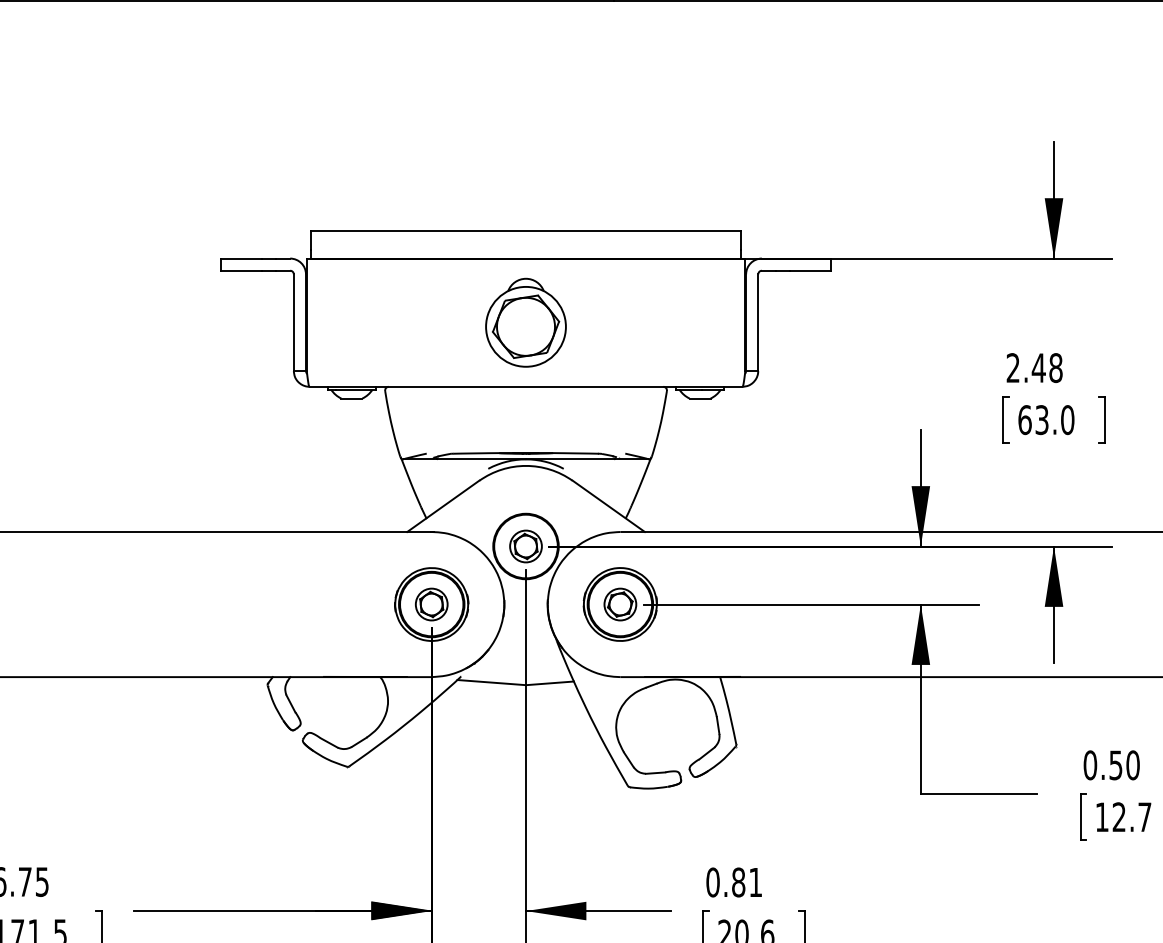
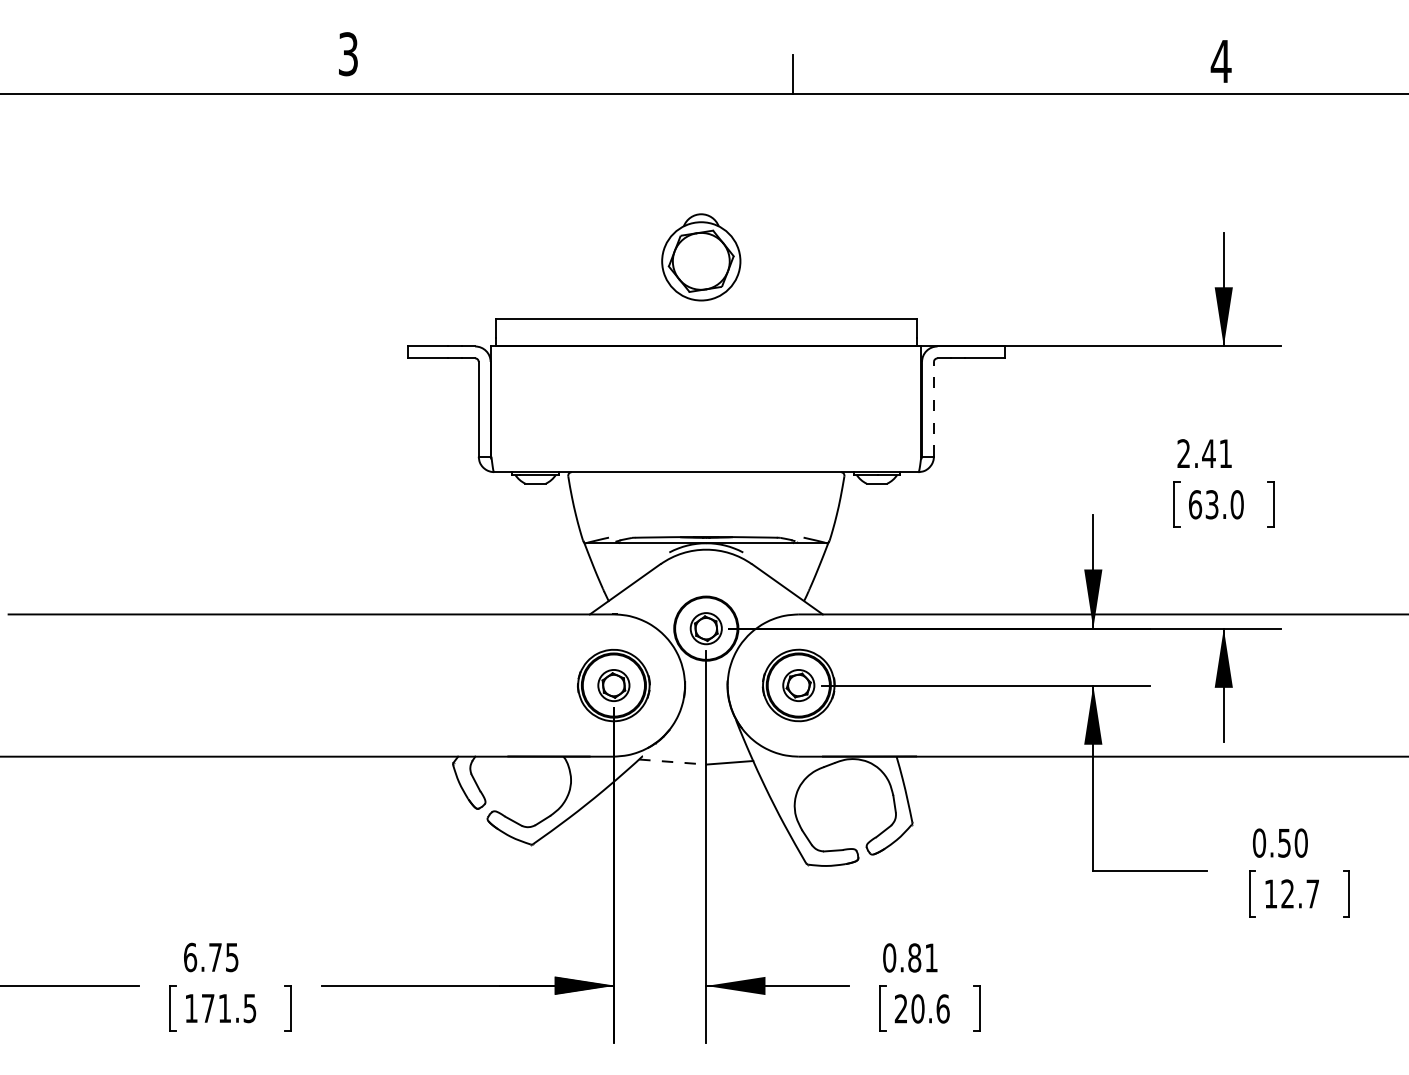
line: (757, 321) -> (933, 408), solid -> dashed
part: (526, 322) -> (701, 257), moved
text: (1055, 367) -> (1225, 453), 2.48 -> 2.41
line: (492, 683) -> (673, 762), solid -> dashed

